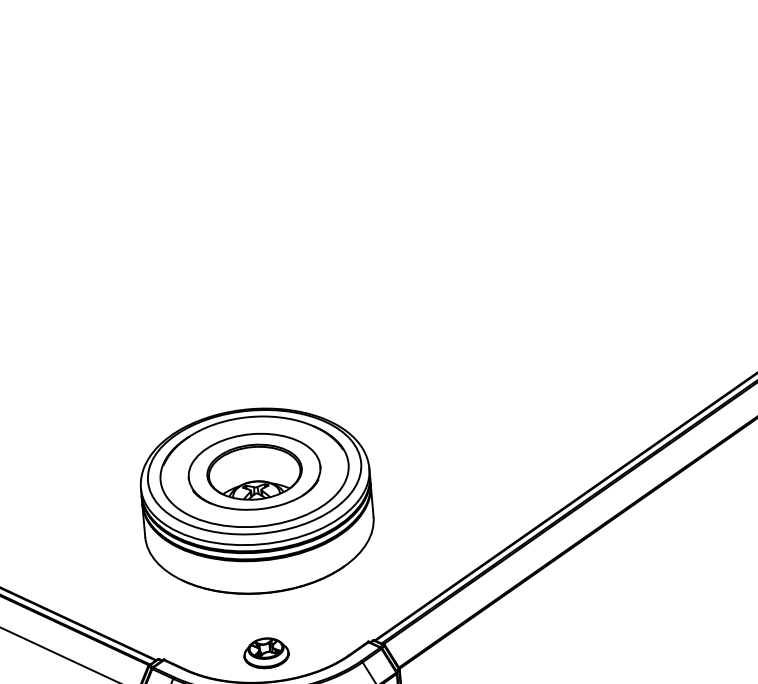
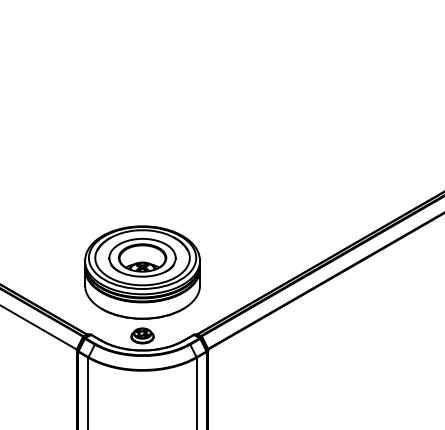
part: (256, 501) -> (142, 272), moved

